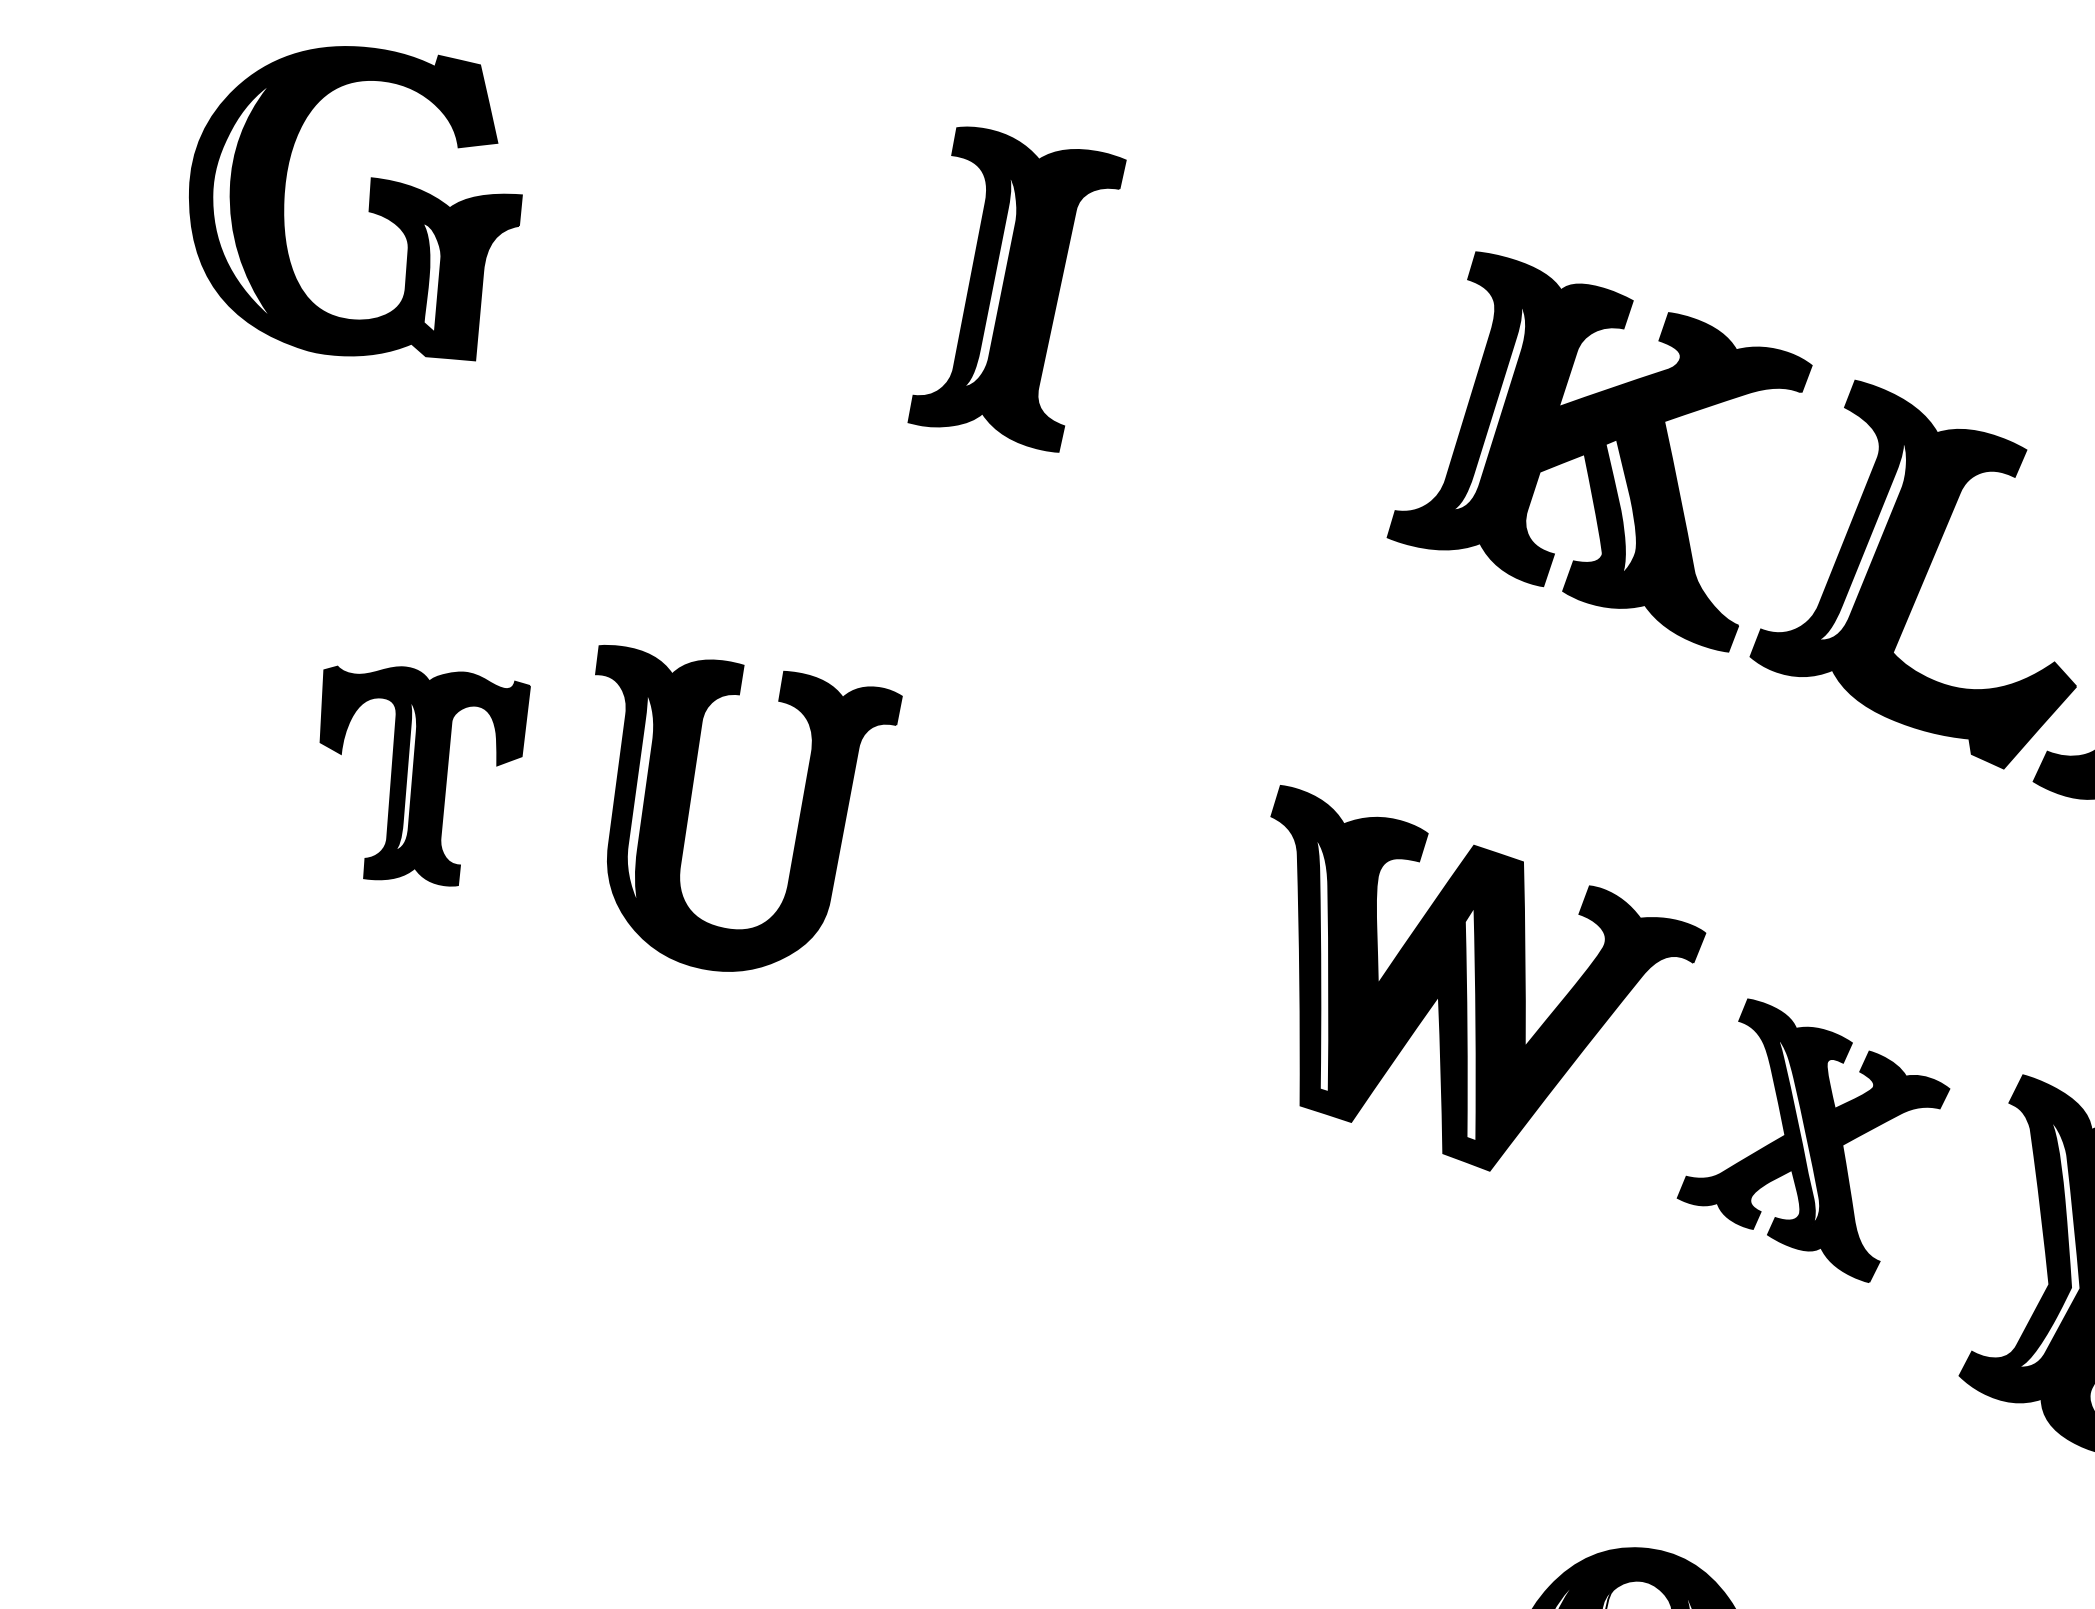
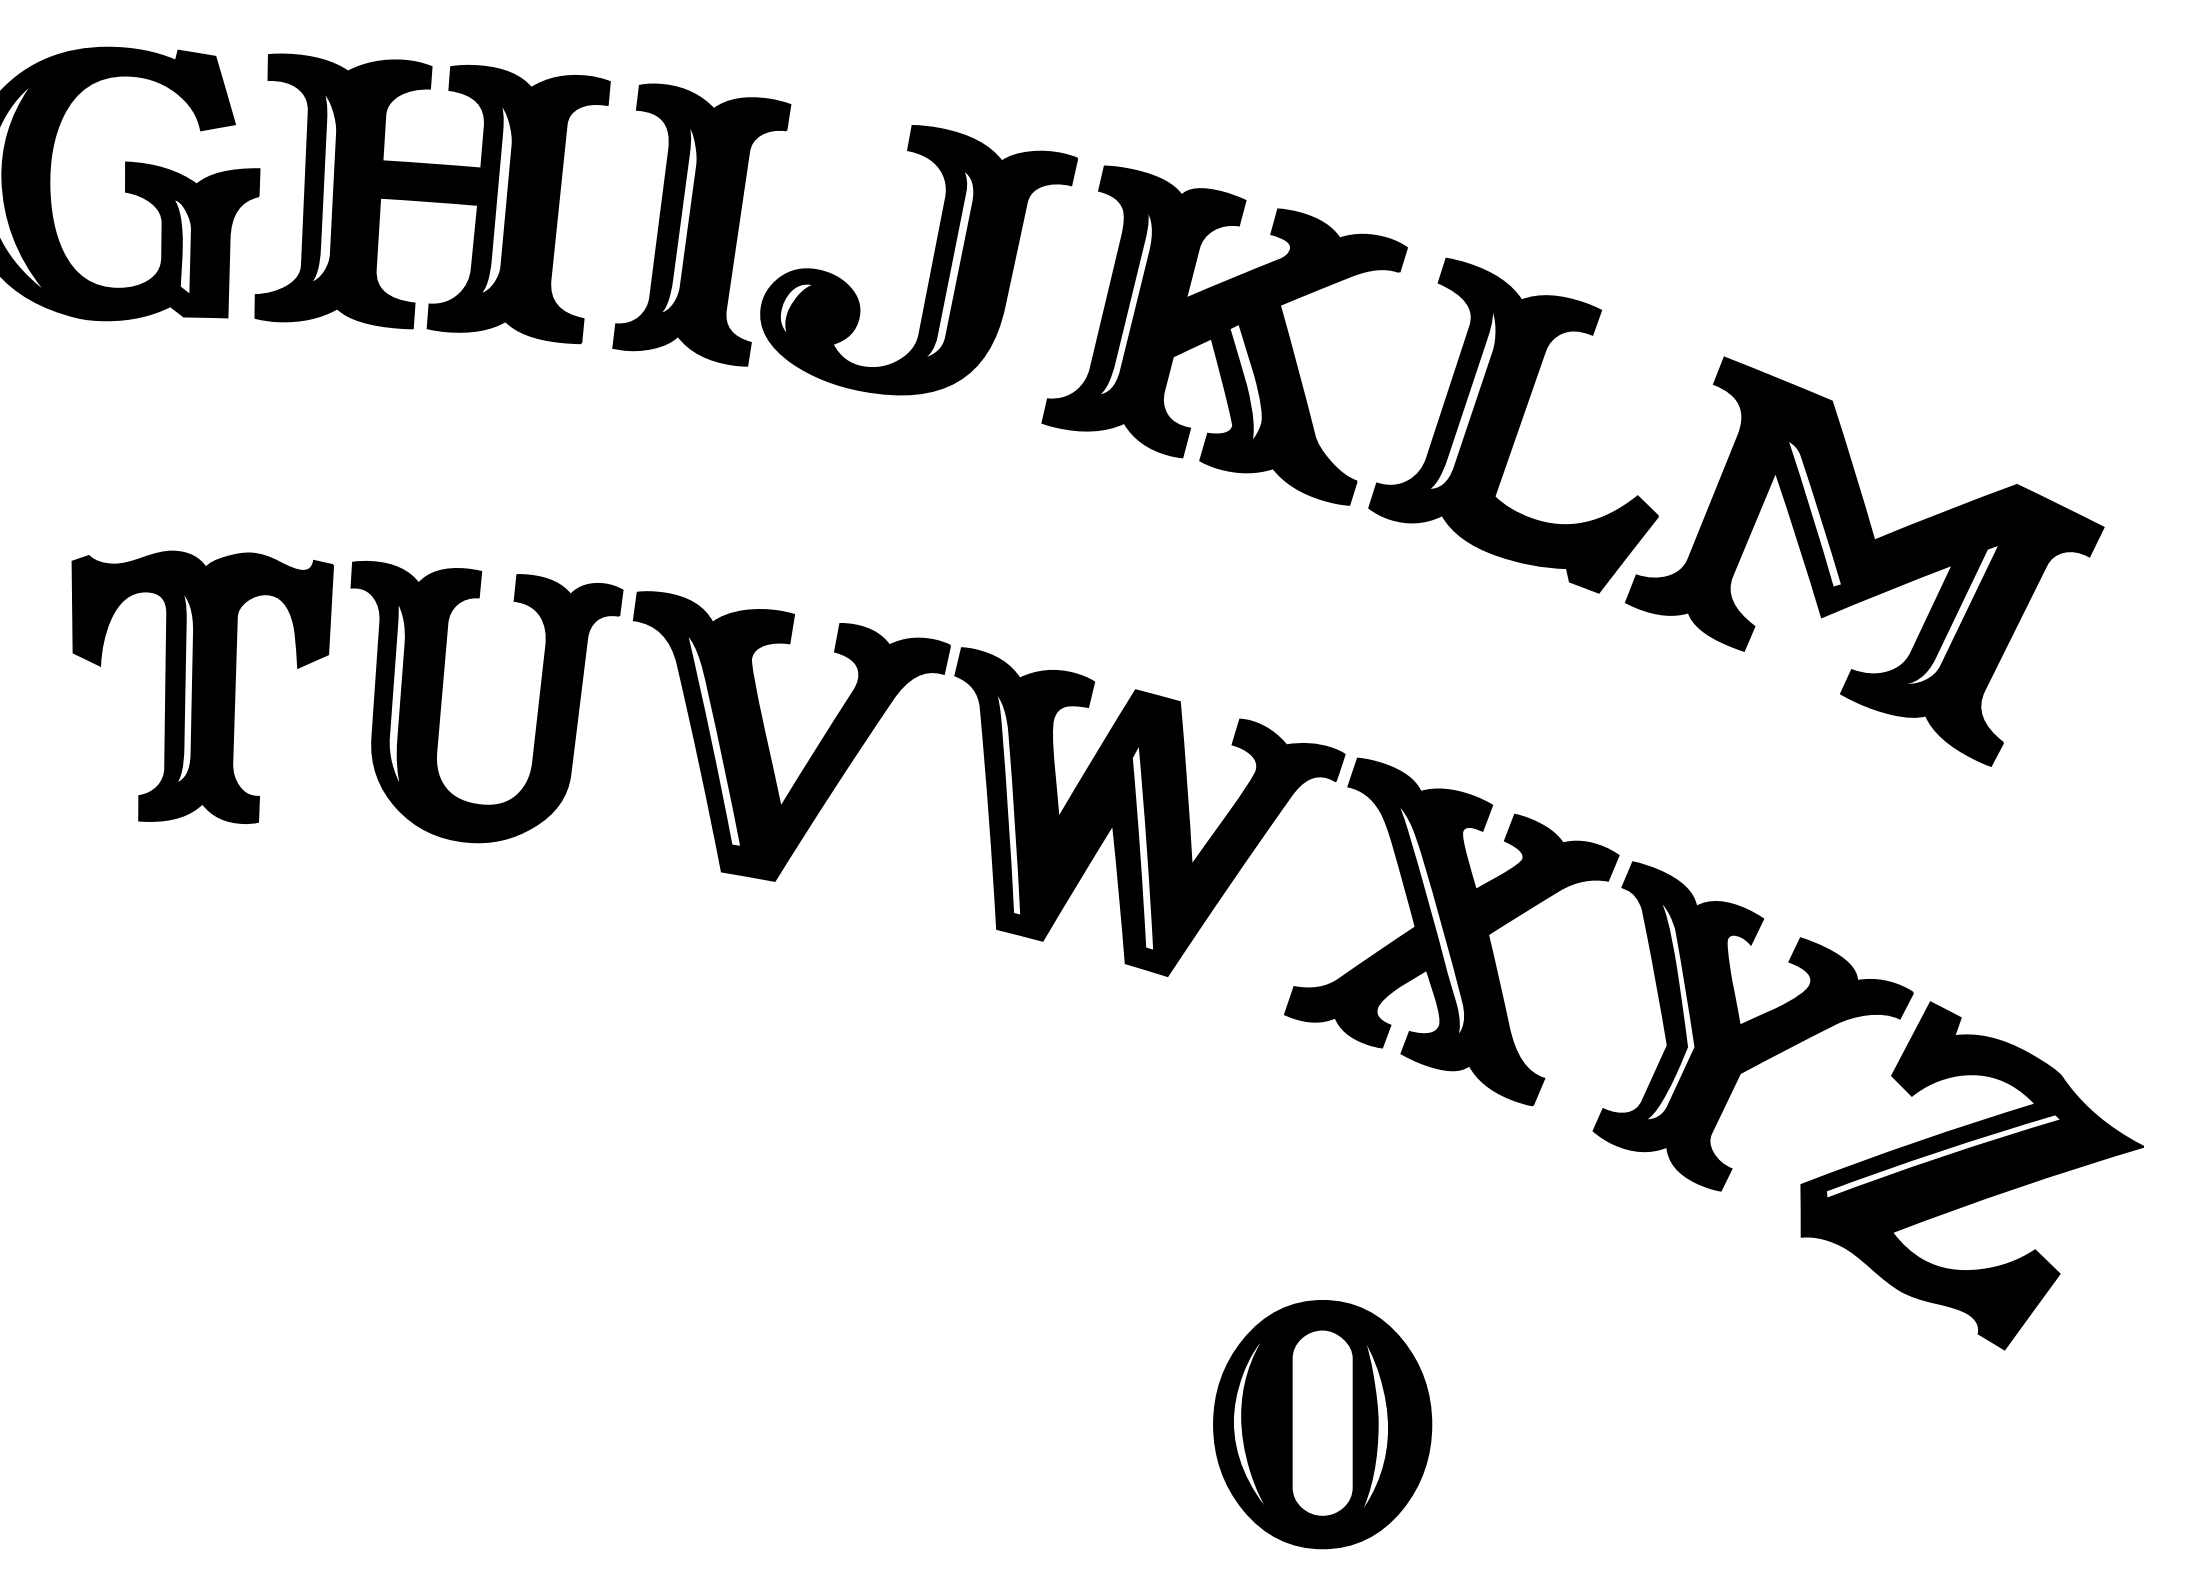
part: (715, 240) -> (432, 198), added
part: (1273, 351) -> (931, 265), added
part: (420, 775) -> (202, 686), size x1.43
part: (1054, 876) -> (767, 740), added
part: (1813, 1140) -> (1451, 931), size x1.43

